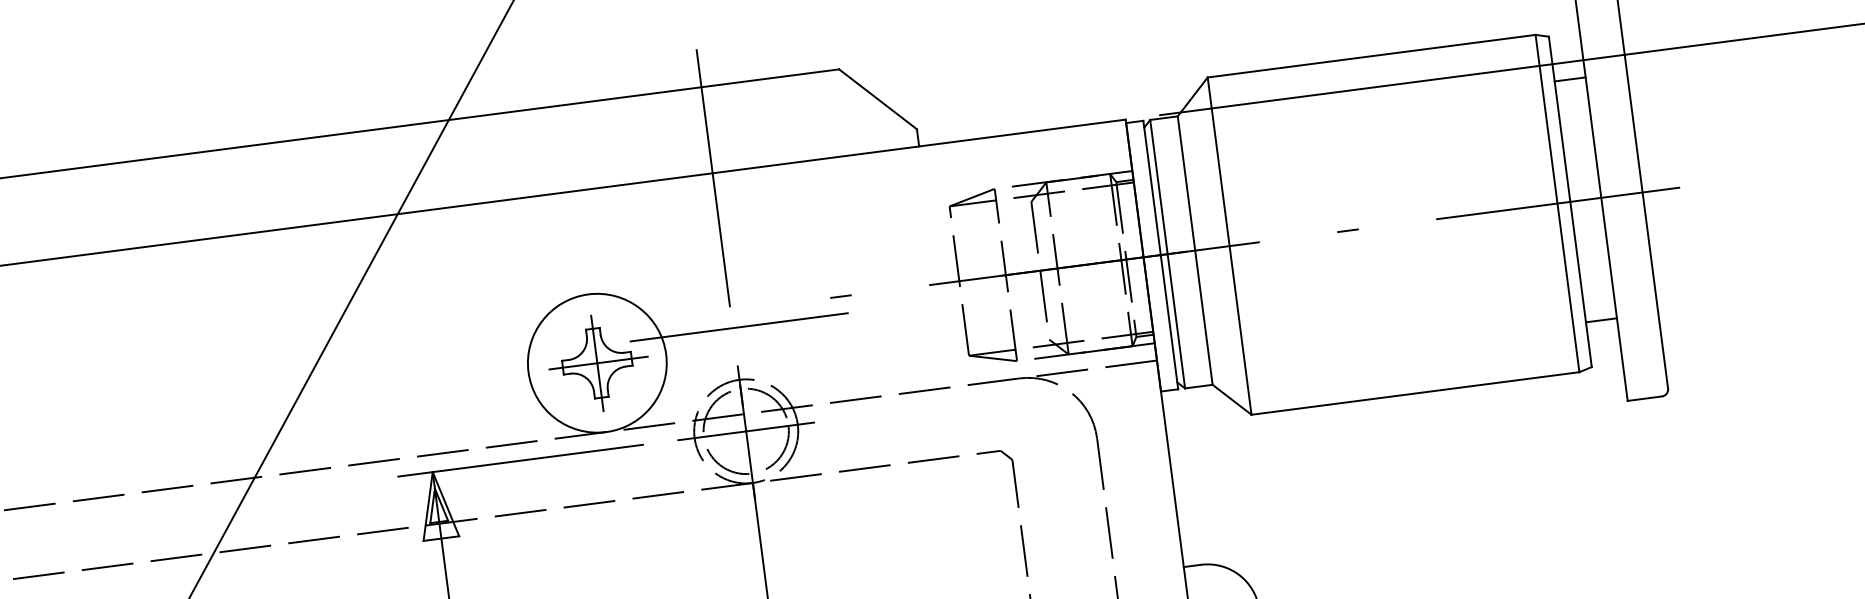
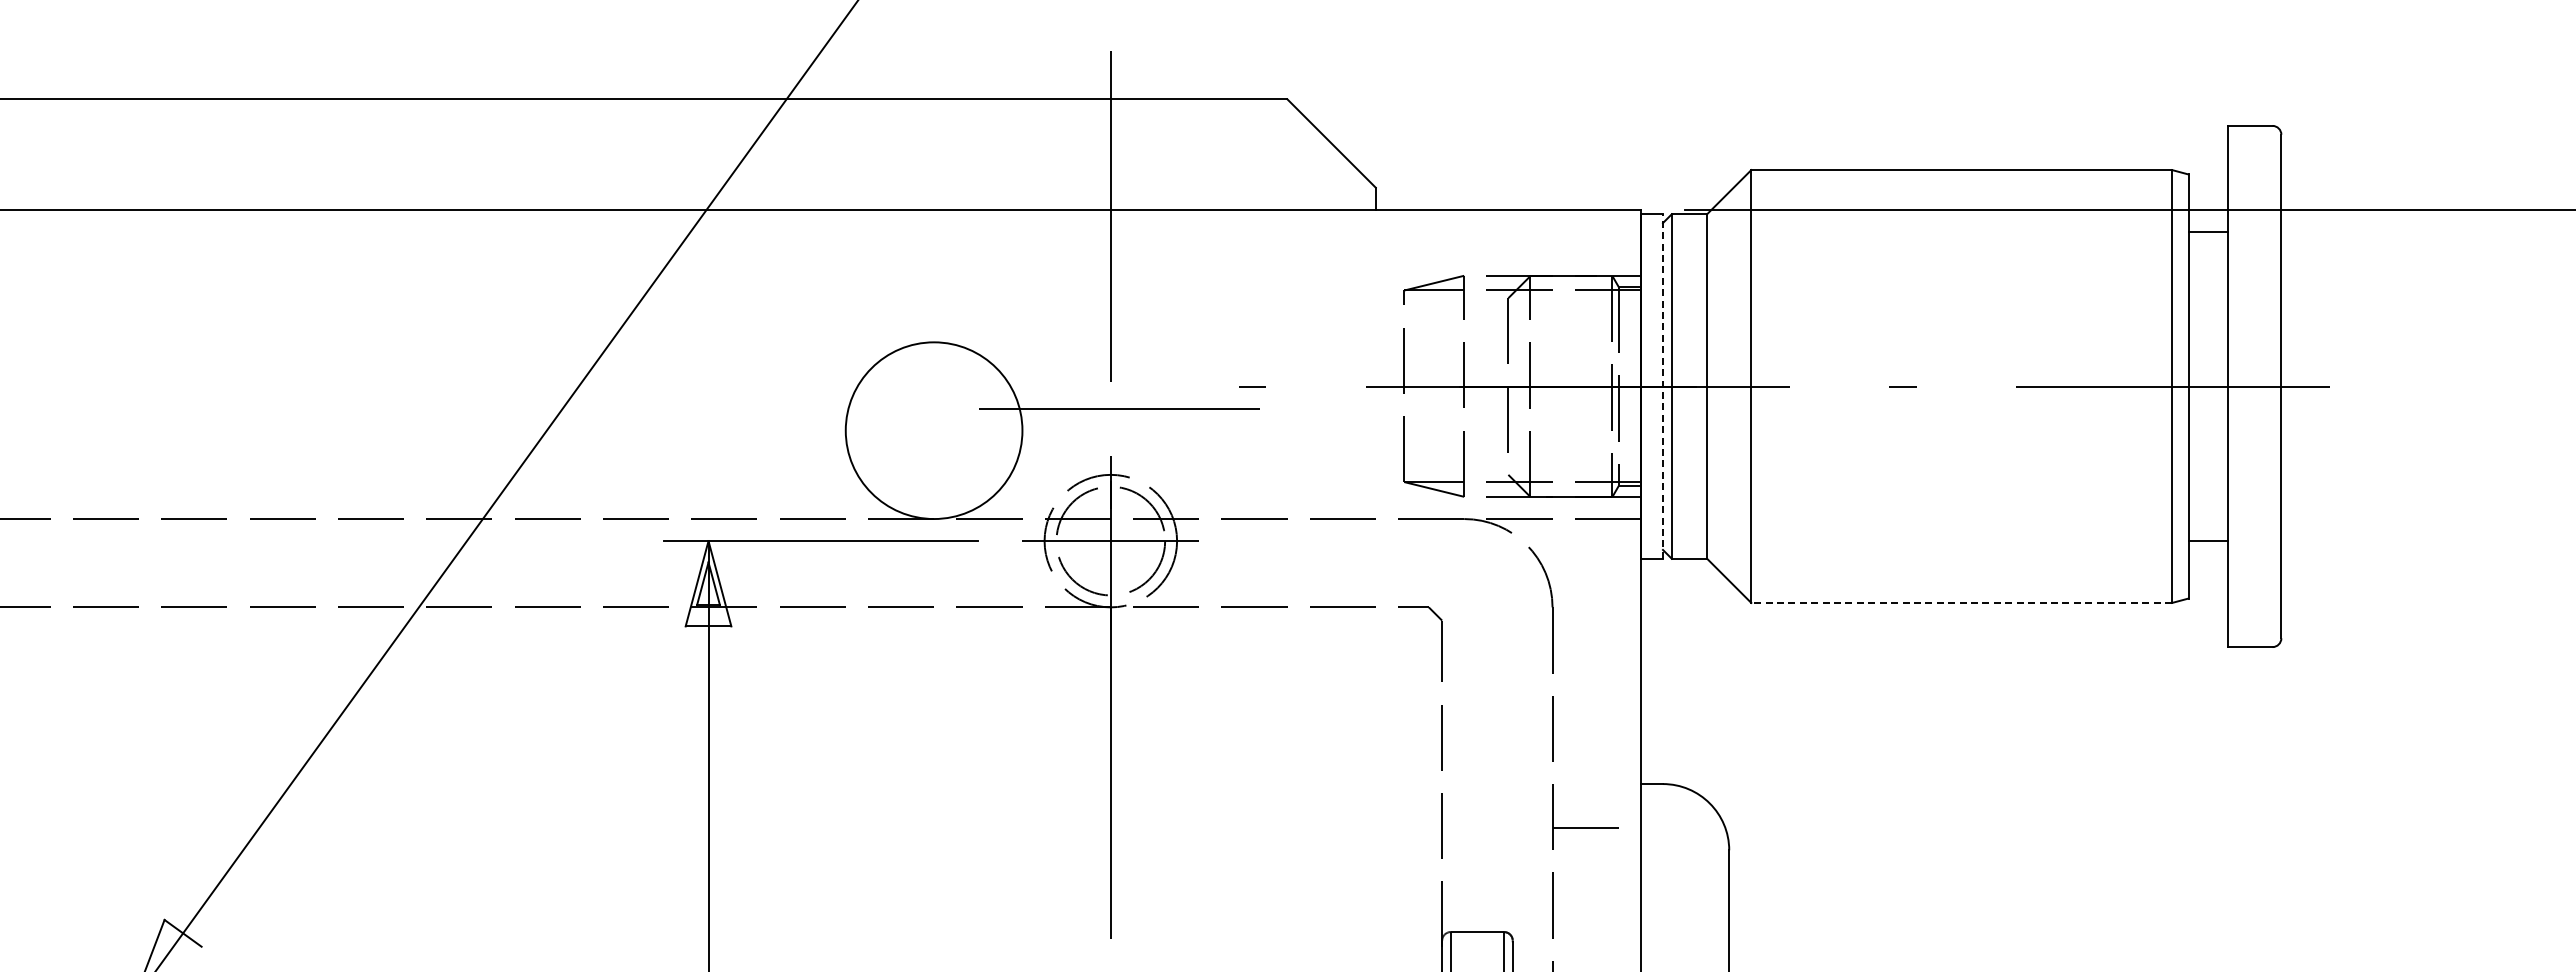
line: (1160, 255) -> (1662, 386), solid -> dashed
part: (598, 362) -> (935, 430), removed
line: (1415, 393) -> (1961, 602), solid -> dashed

